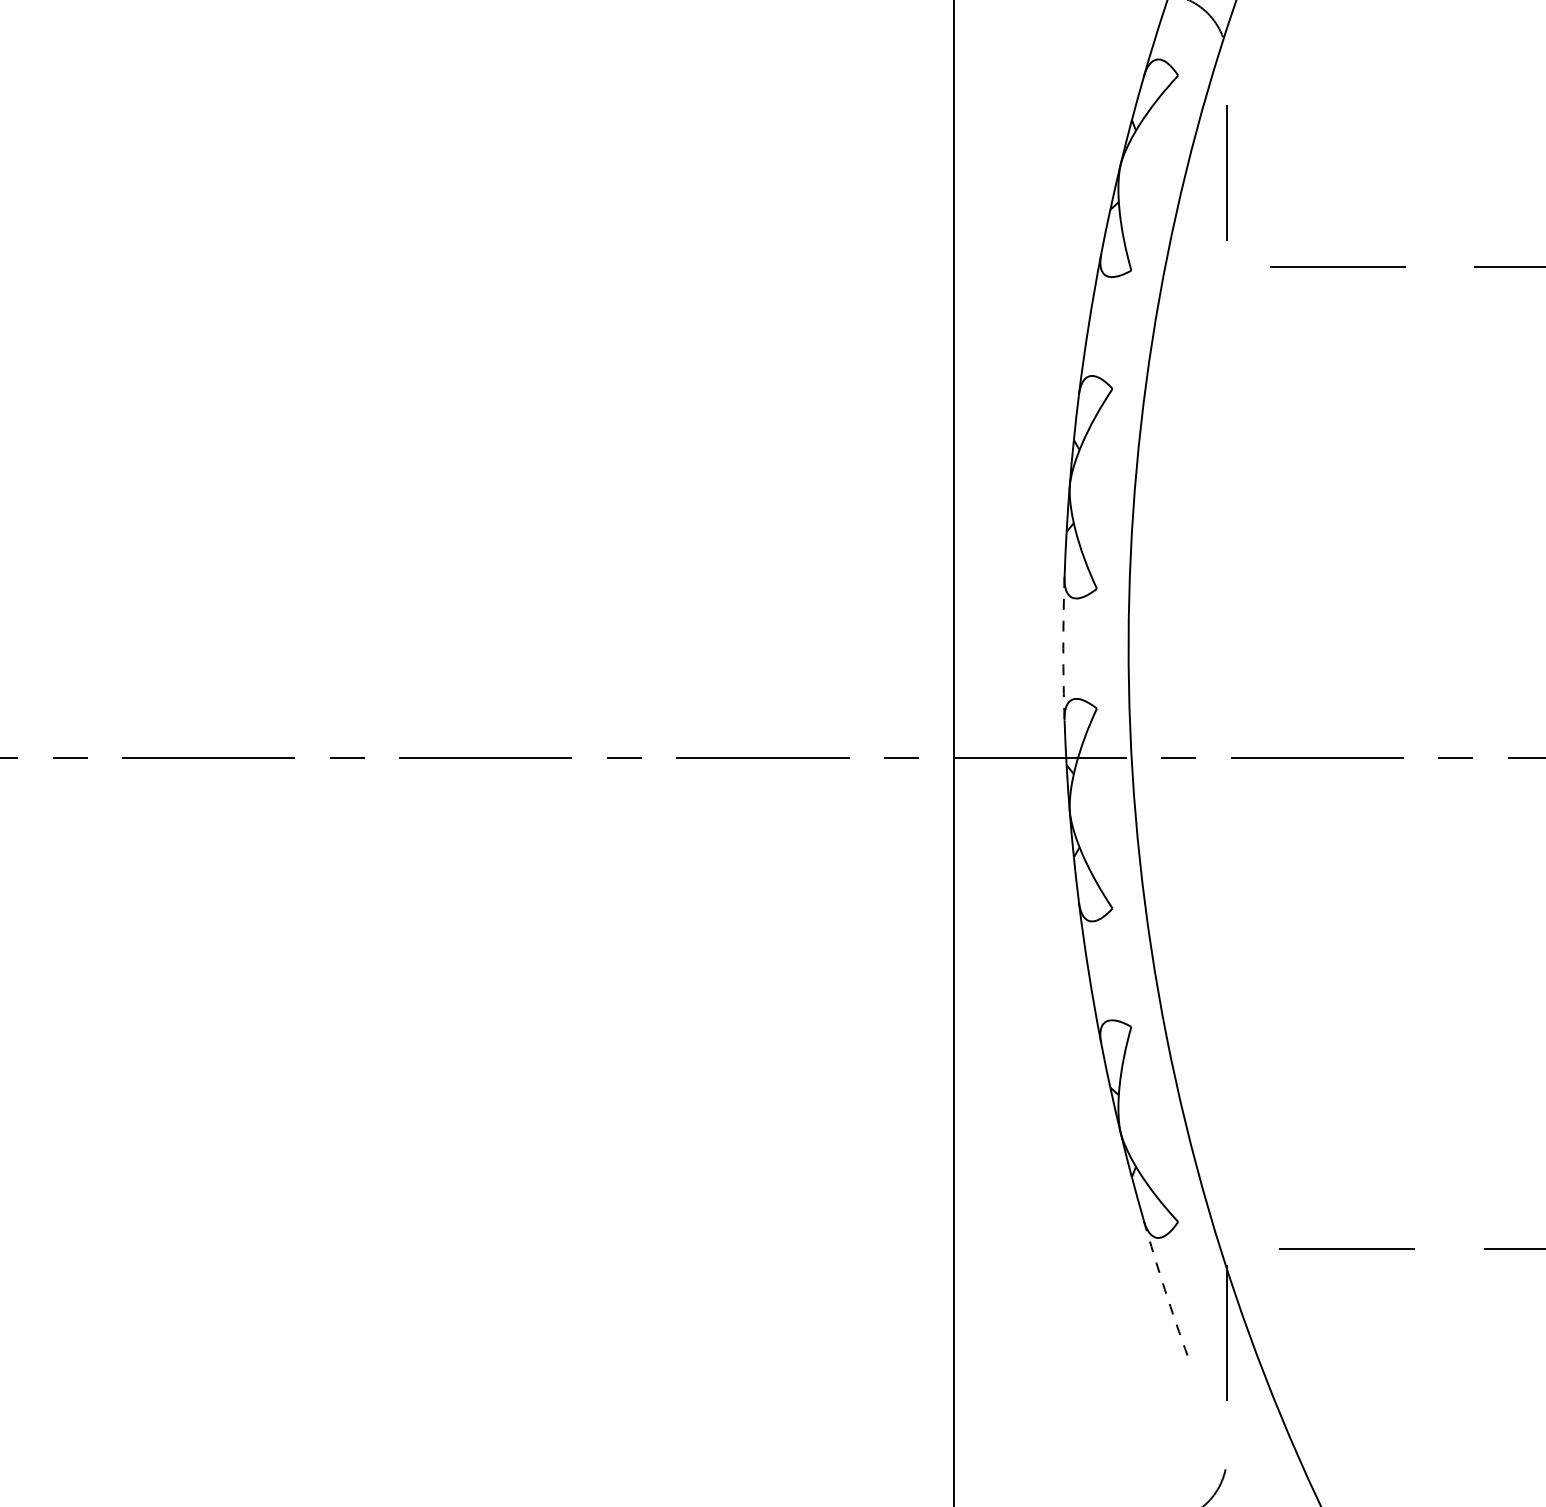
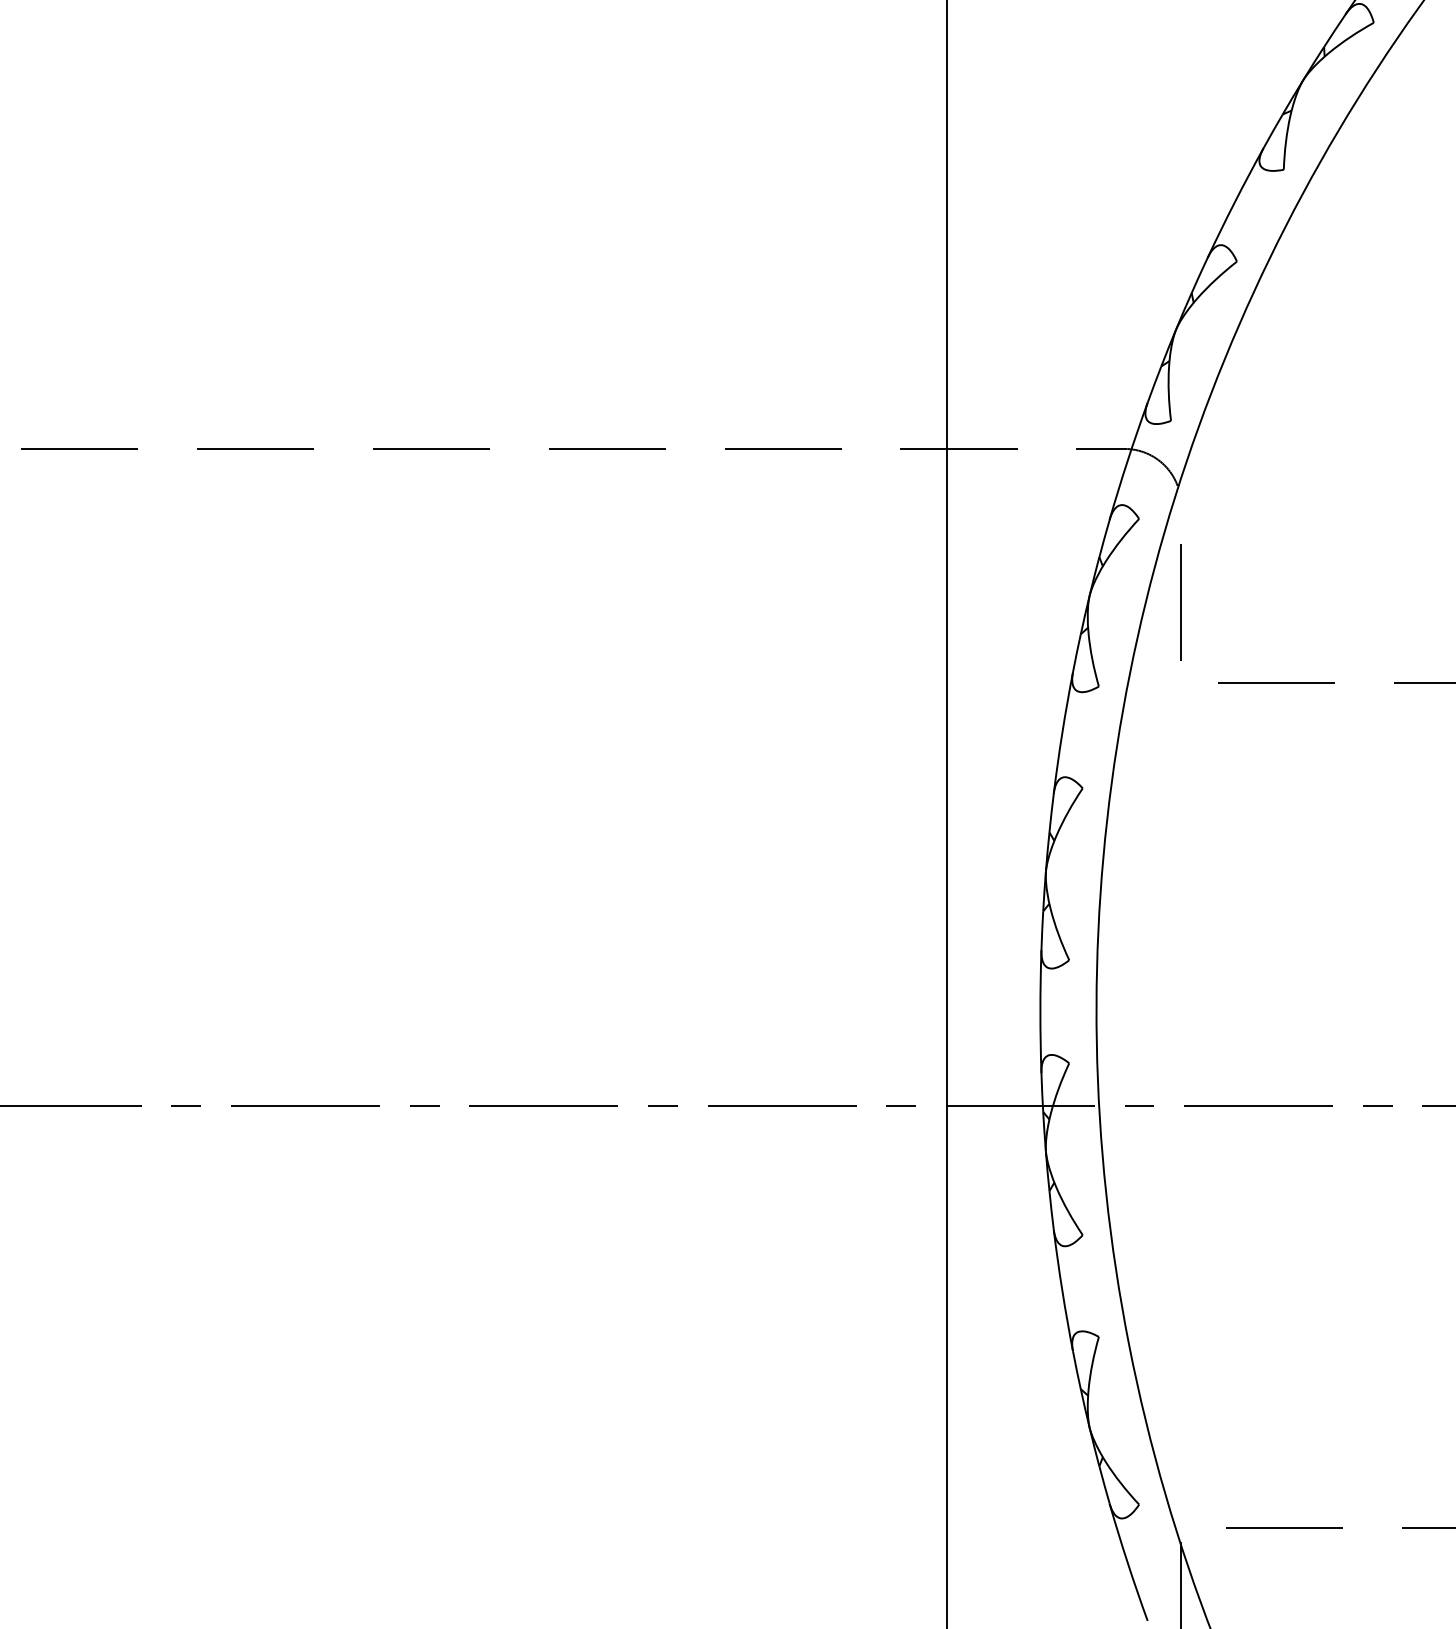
arc: (1063, 648) -> (1040, 1011), dashed -> solid
arc: (1164, 1289) -> (1127, 1562), dashed -> solid

